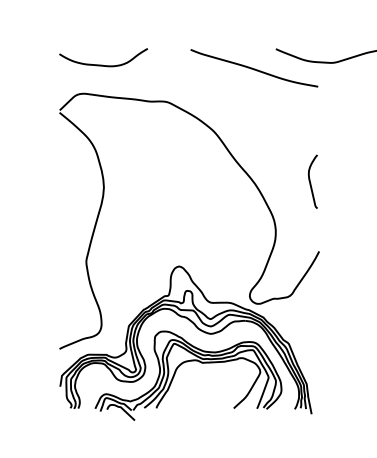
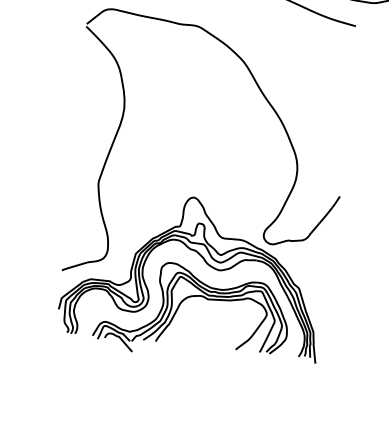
curve: (310, 181) -> (338, 123), removed

